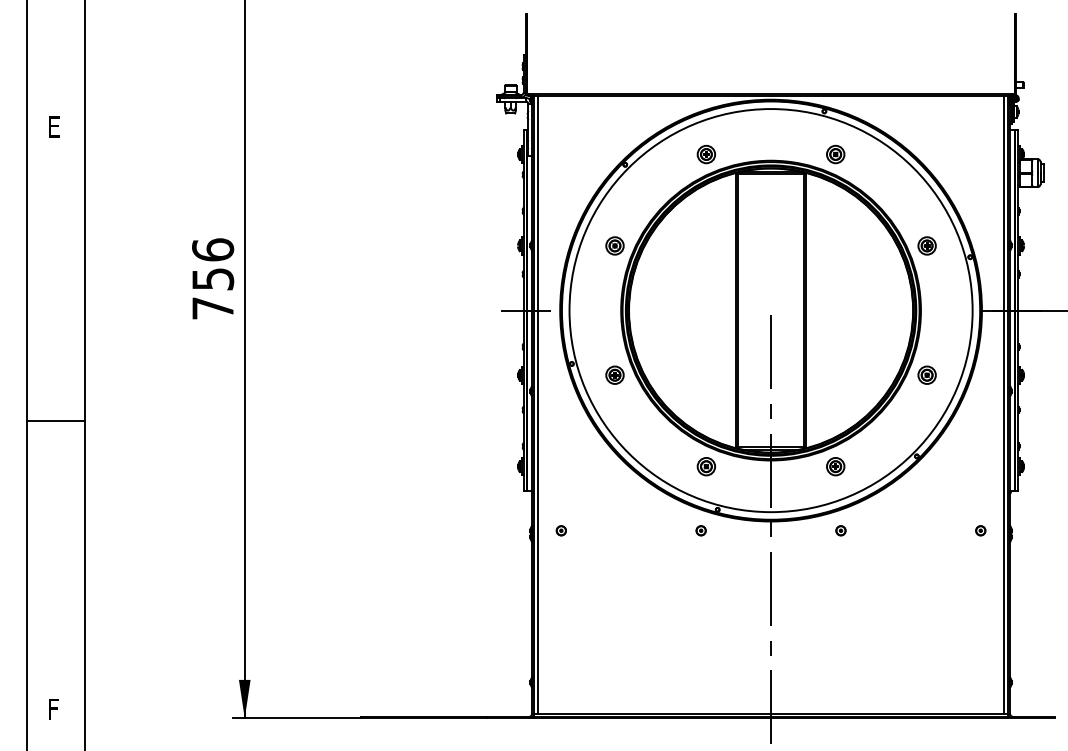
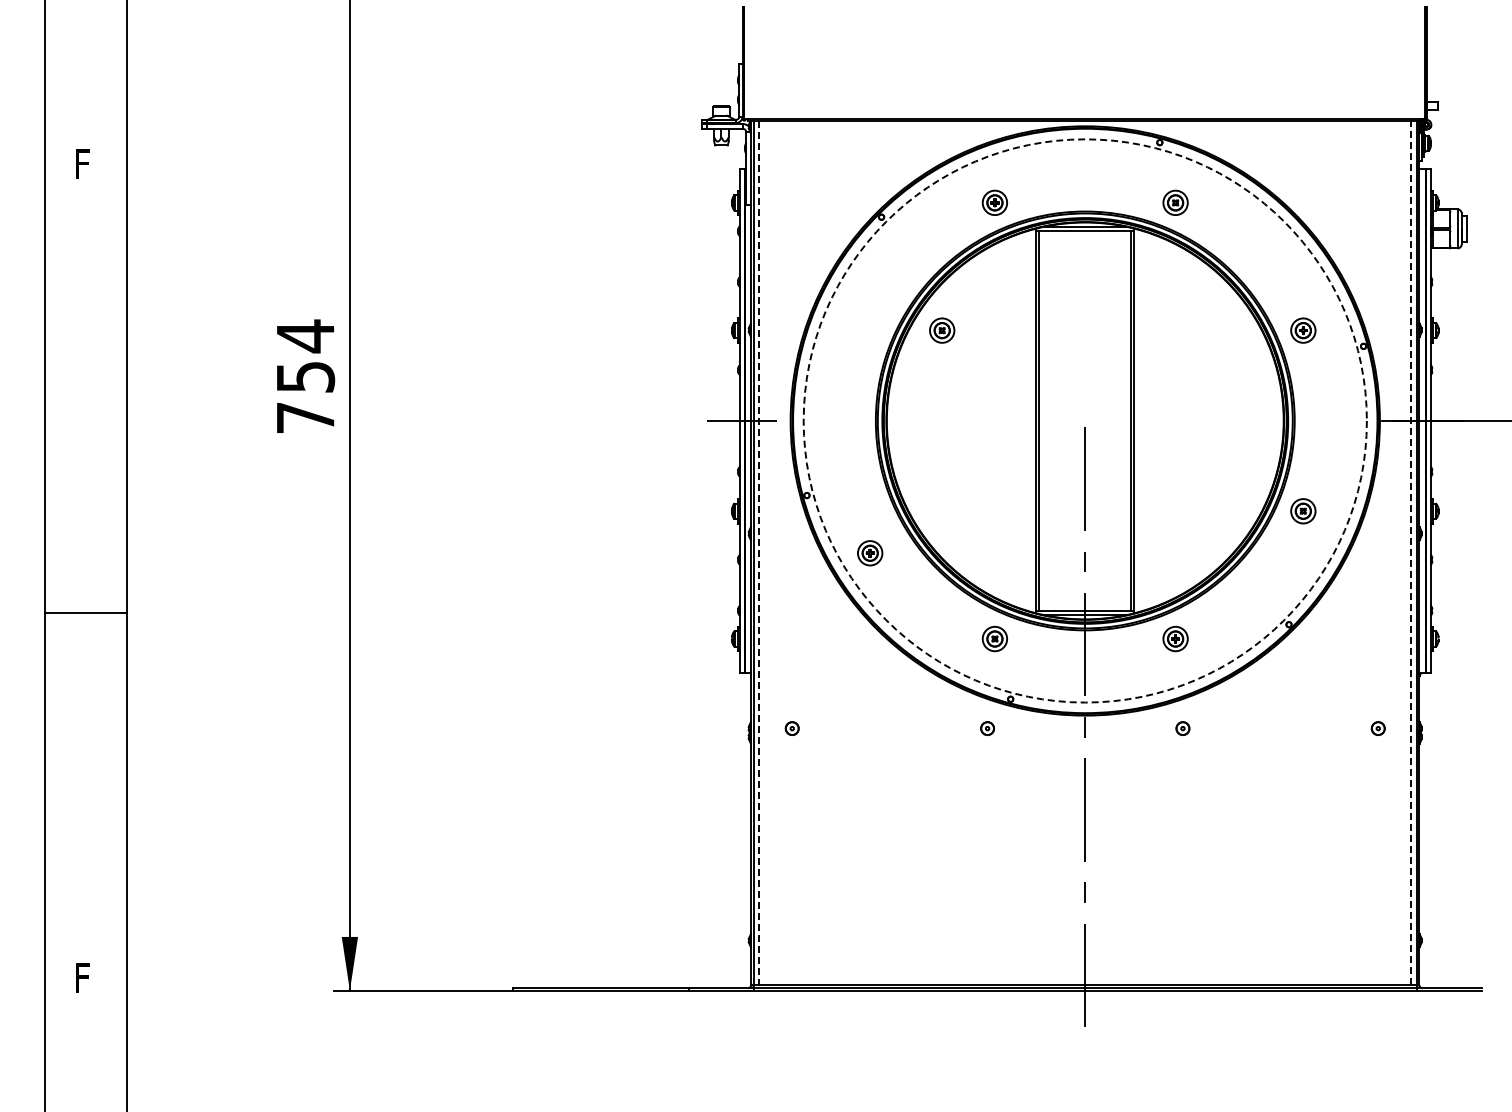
text: (55, 126) -> (85, 163), E -> F
part: (615, 245) -> (942, 330), moved
text: (212, 250) -> (305, 336), 756 -> 754
circle: (770, 310) -> (1084, 420), solid -> dashed
part: (615, 375) -> (870, 553), moved
line: (1004, 404) -> (1411, 552), solid -> dashed
line: (537, 405) -> (759, 553), solid -> dashed
line: (55, 420) -> (85, 612), moved

